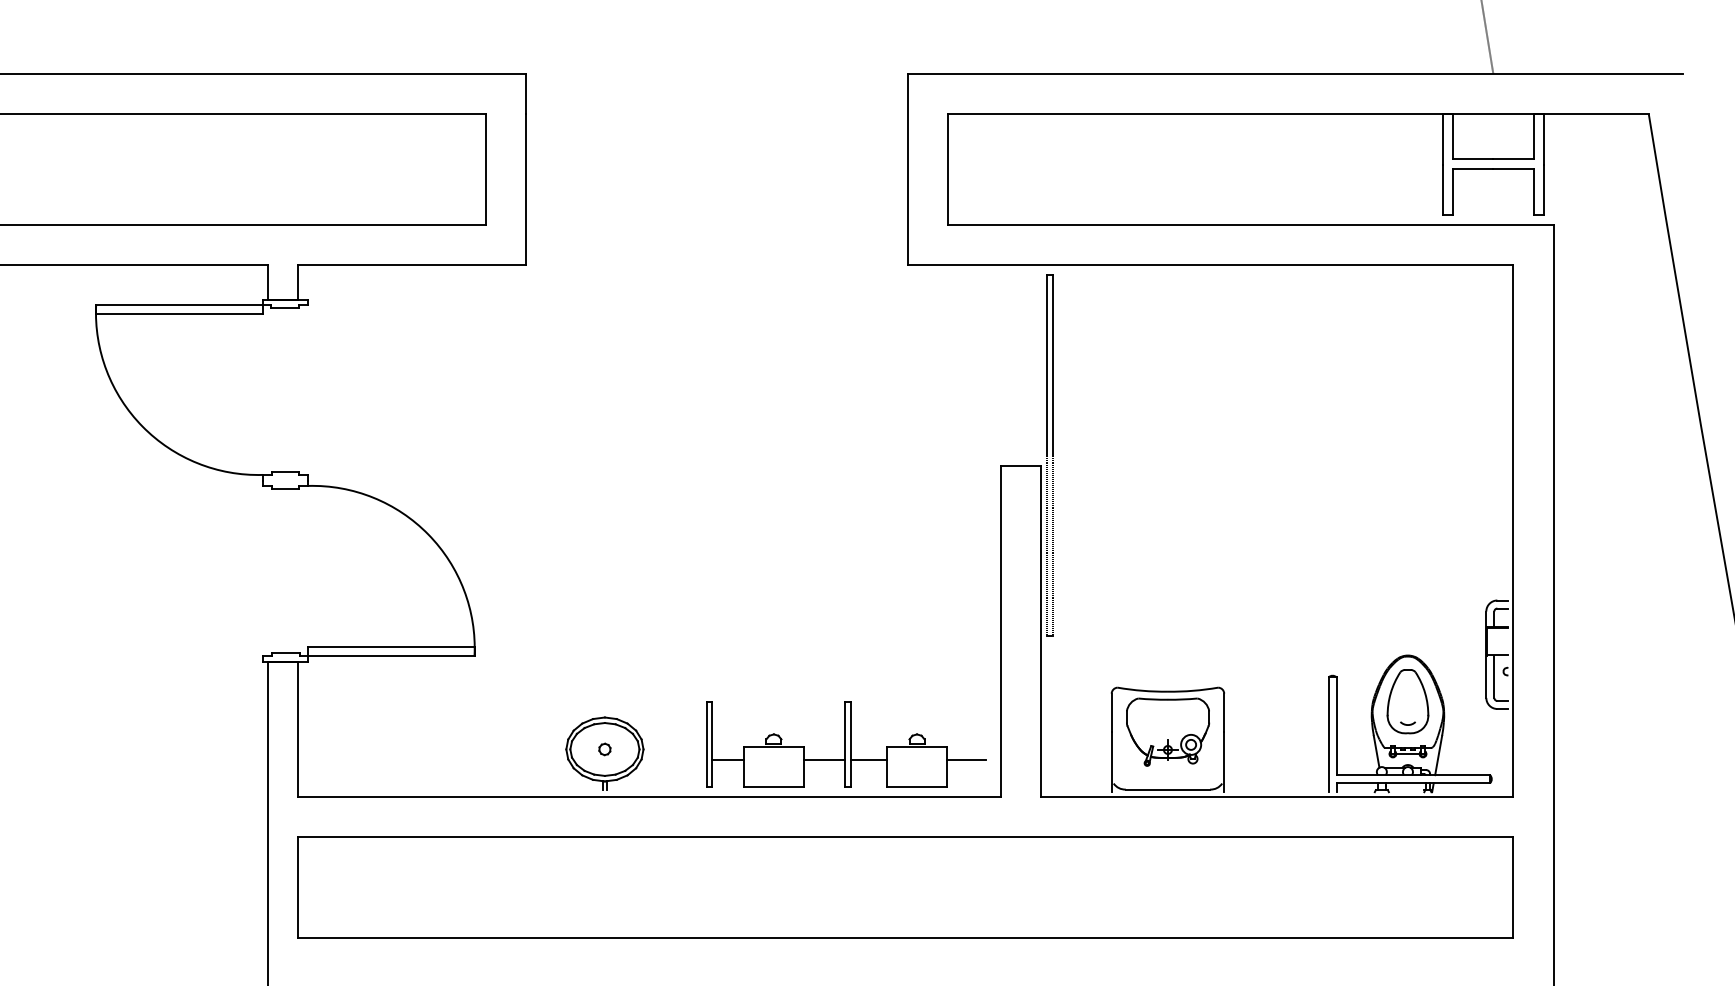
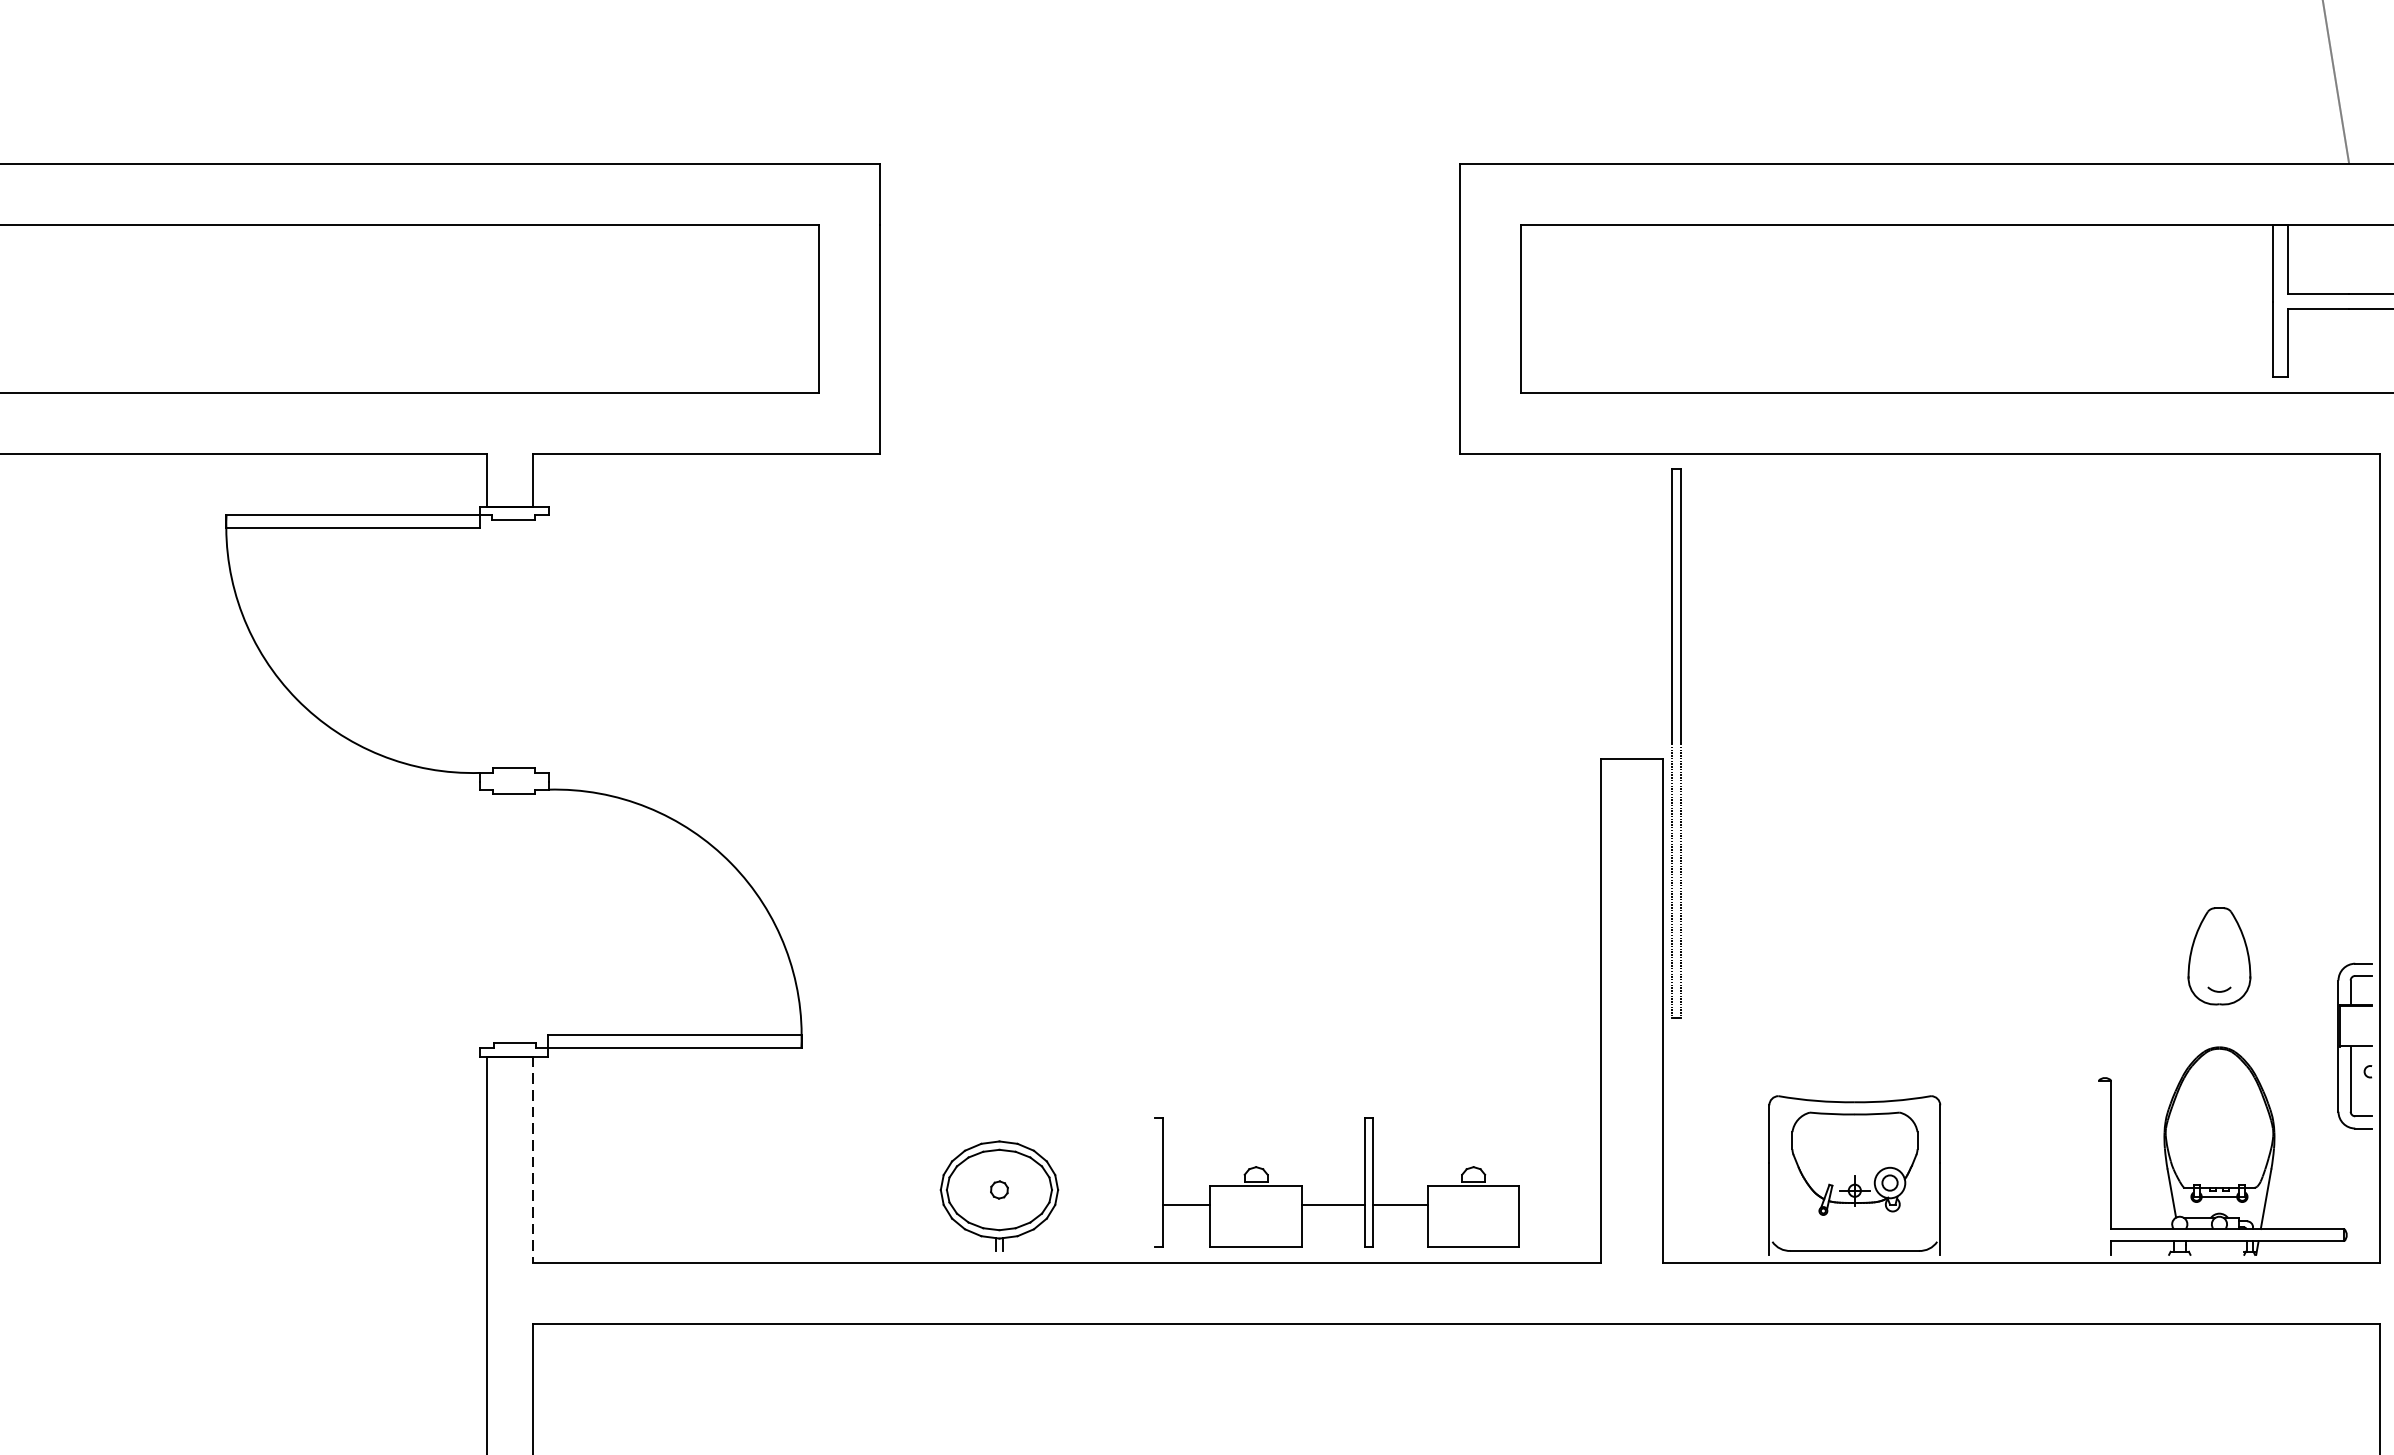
part: (1407, 701) -> (2218, 956), moved
line: (298, 729) -> (533, 1159), solid -> dashed
line: (1328, 734) -> (2098, 1167), removed
line: (707, 744) -> (1155, 1182), removed
line: (966, 759) -> (1548, 1205), removed

